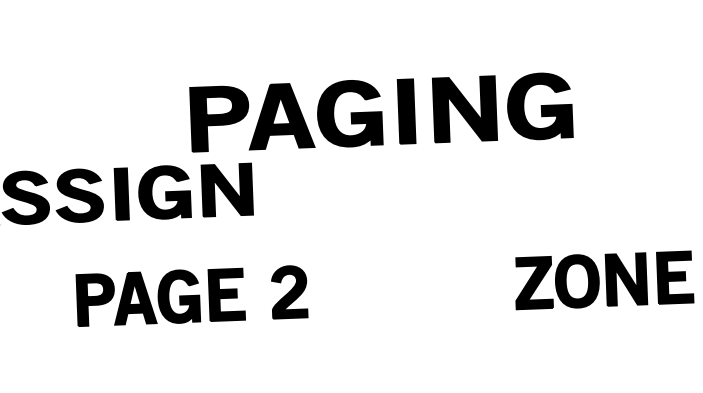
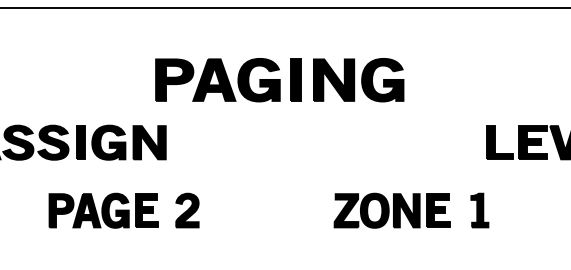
part: (381, 113) -> (279, 80), moved

